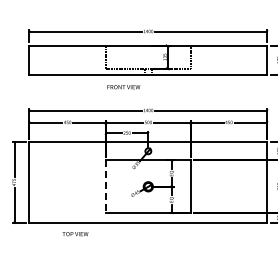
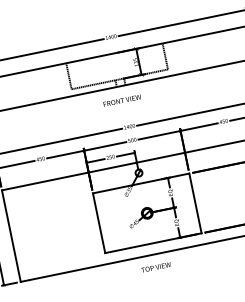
text: (123, 87) -> (122, 101), moved
line: (105, 187) -> (98, 224), dashed -> solid
text: (75, 234) -> (156, 267), moved

